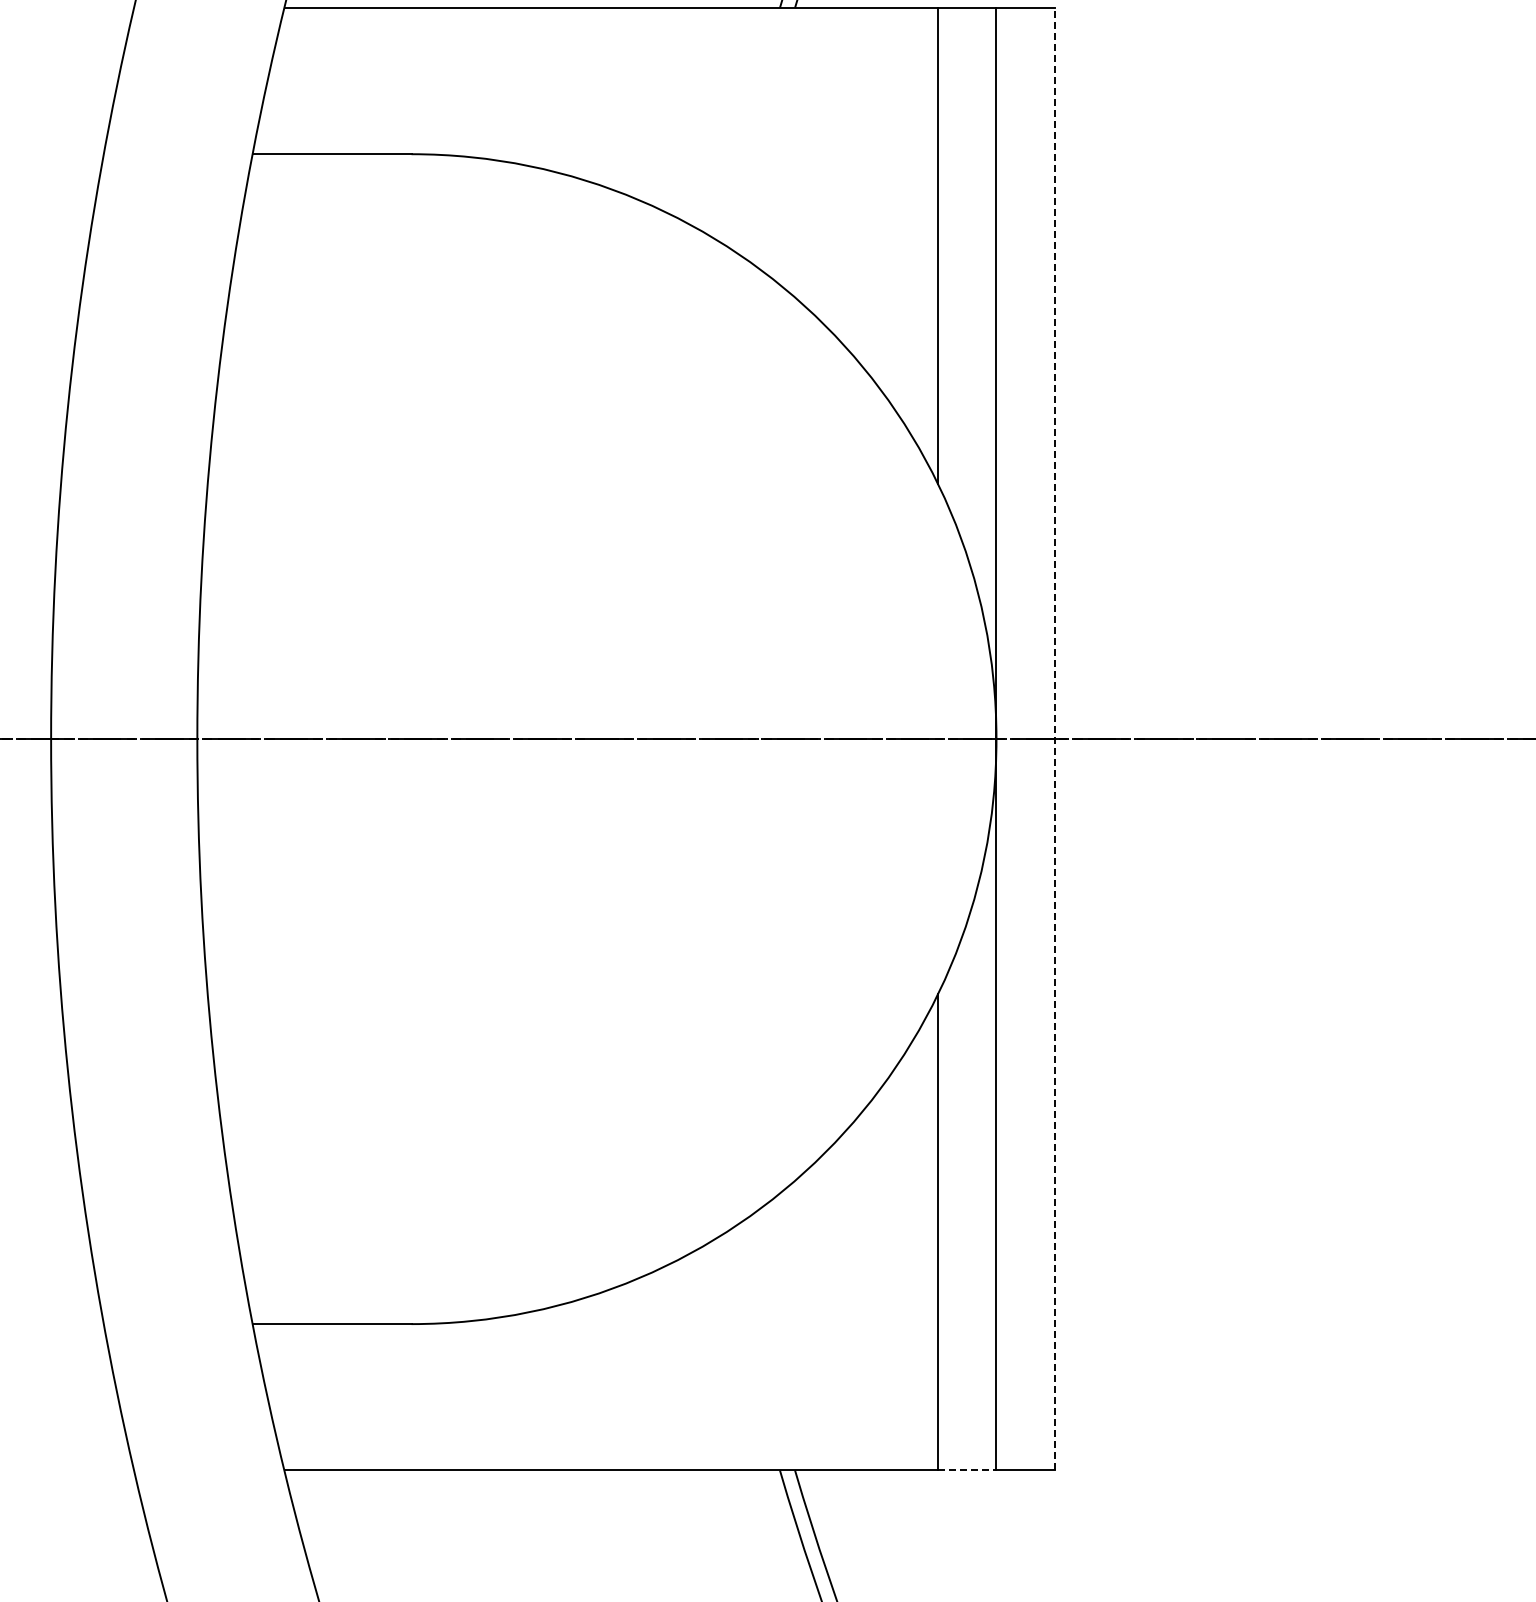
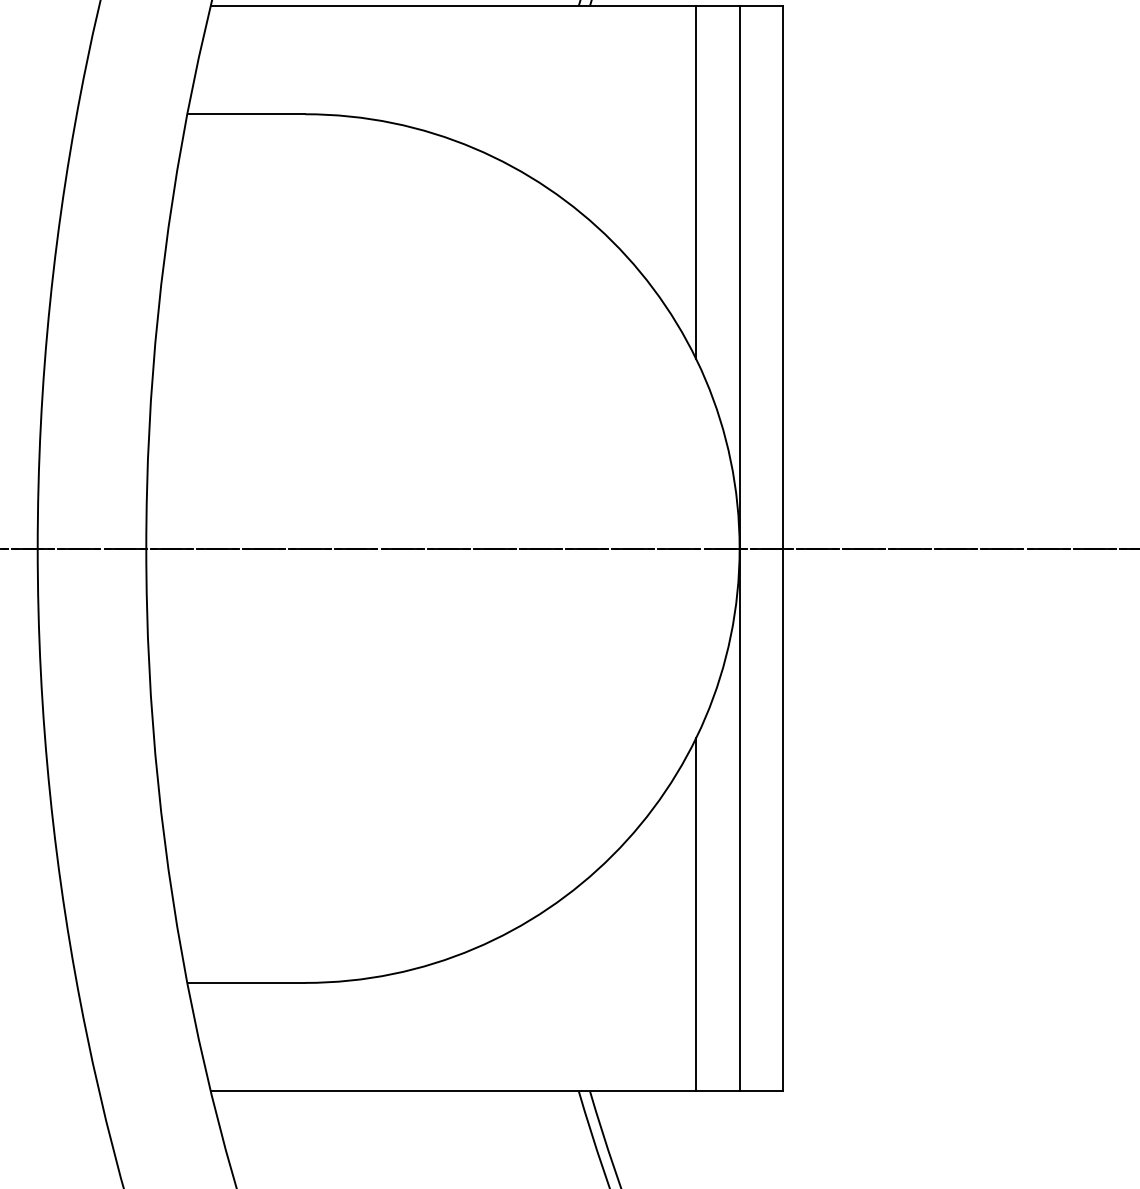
line: (1054, 738) -> (782, 548), dashed -> solid
line: (967, 1470) -> (718, 1091), dashed -> solid

